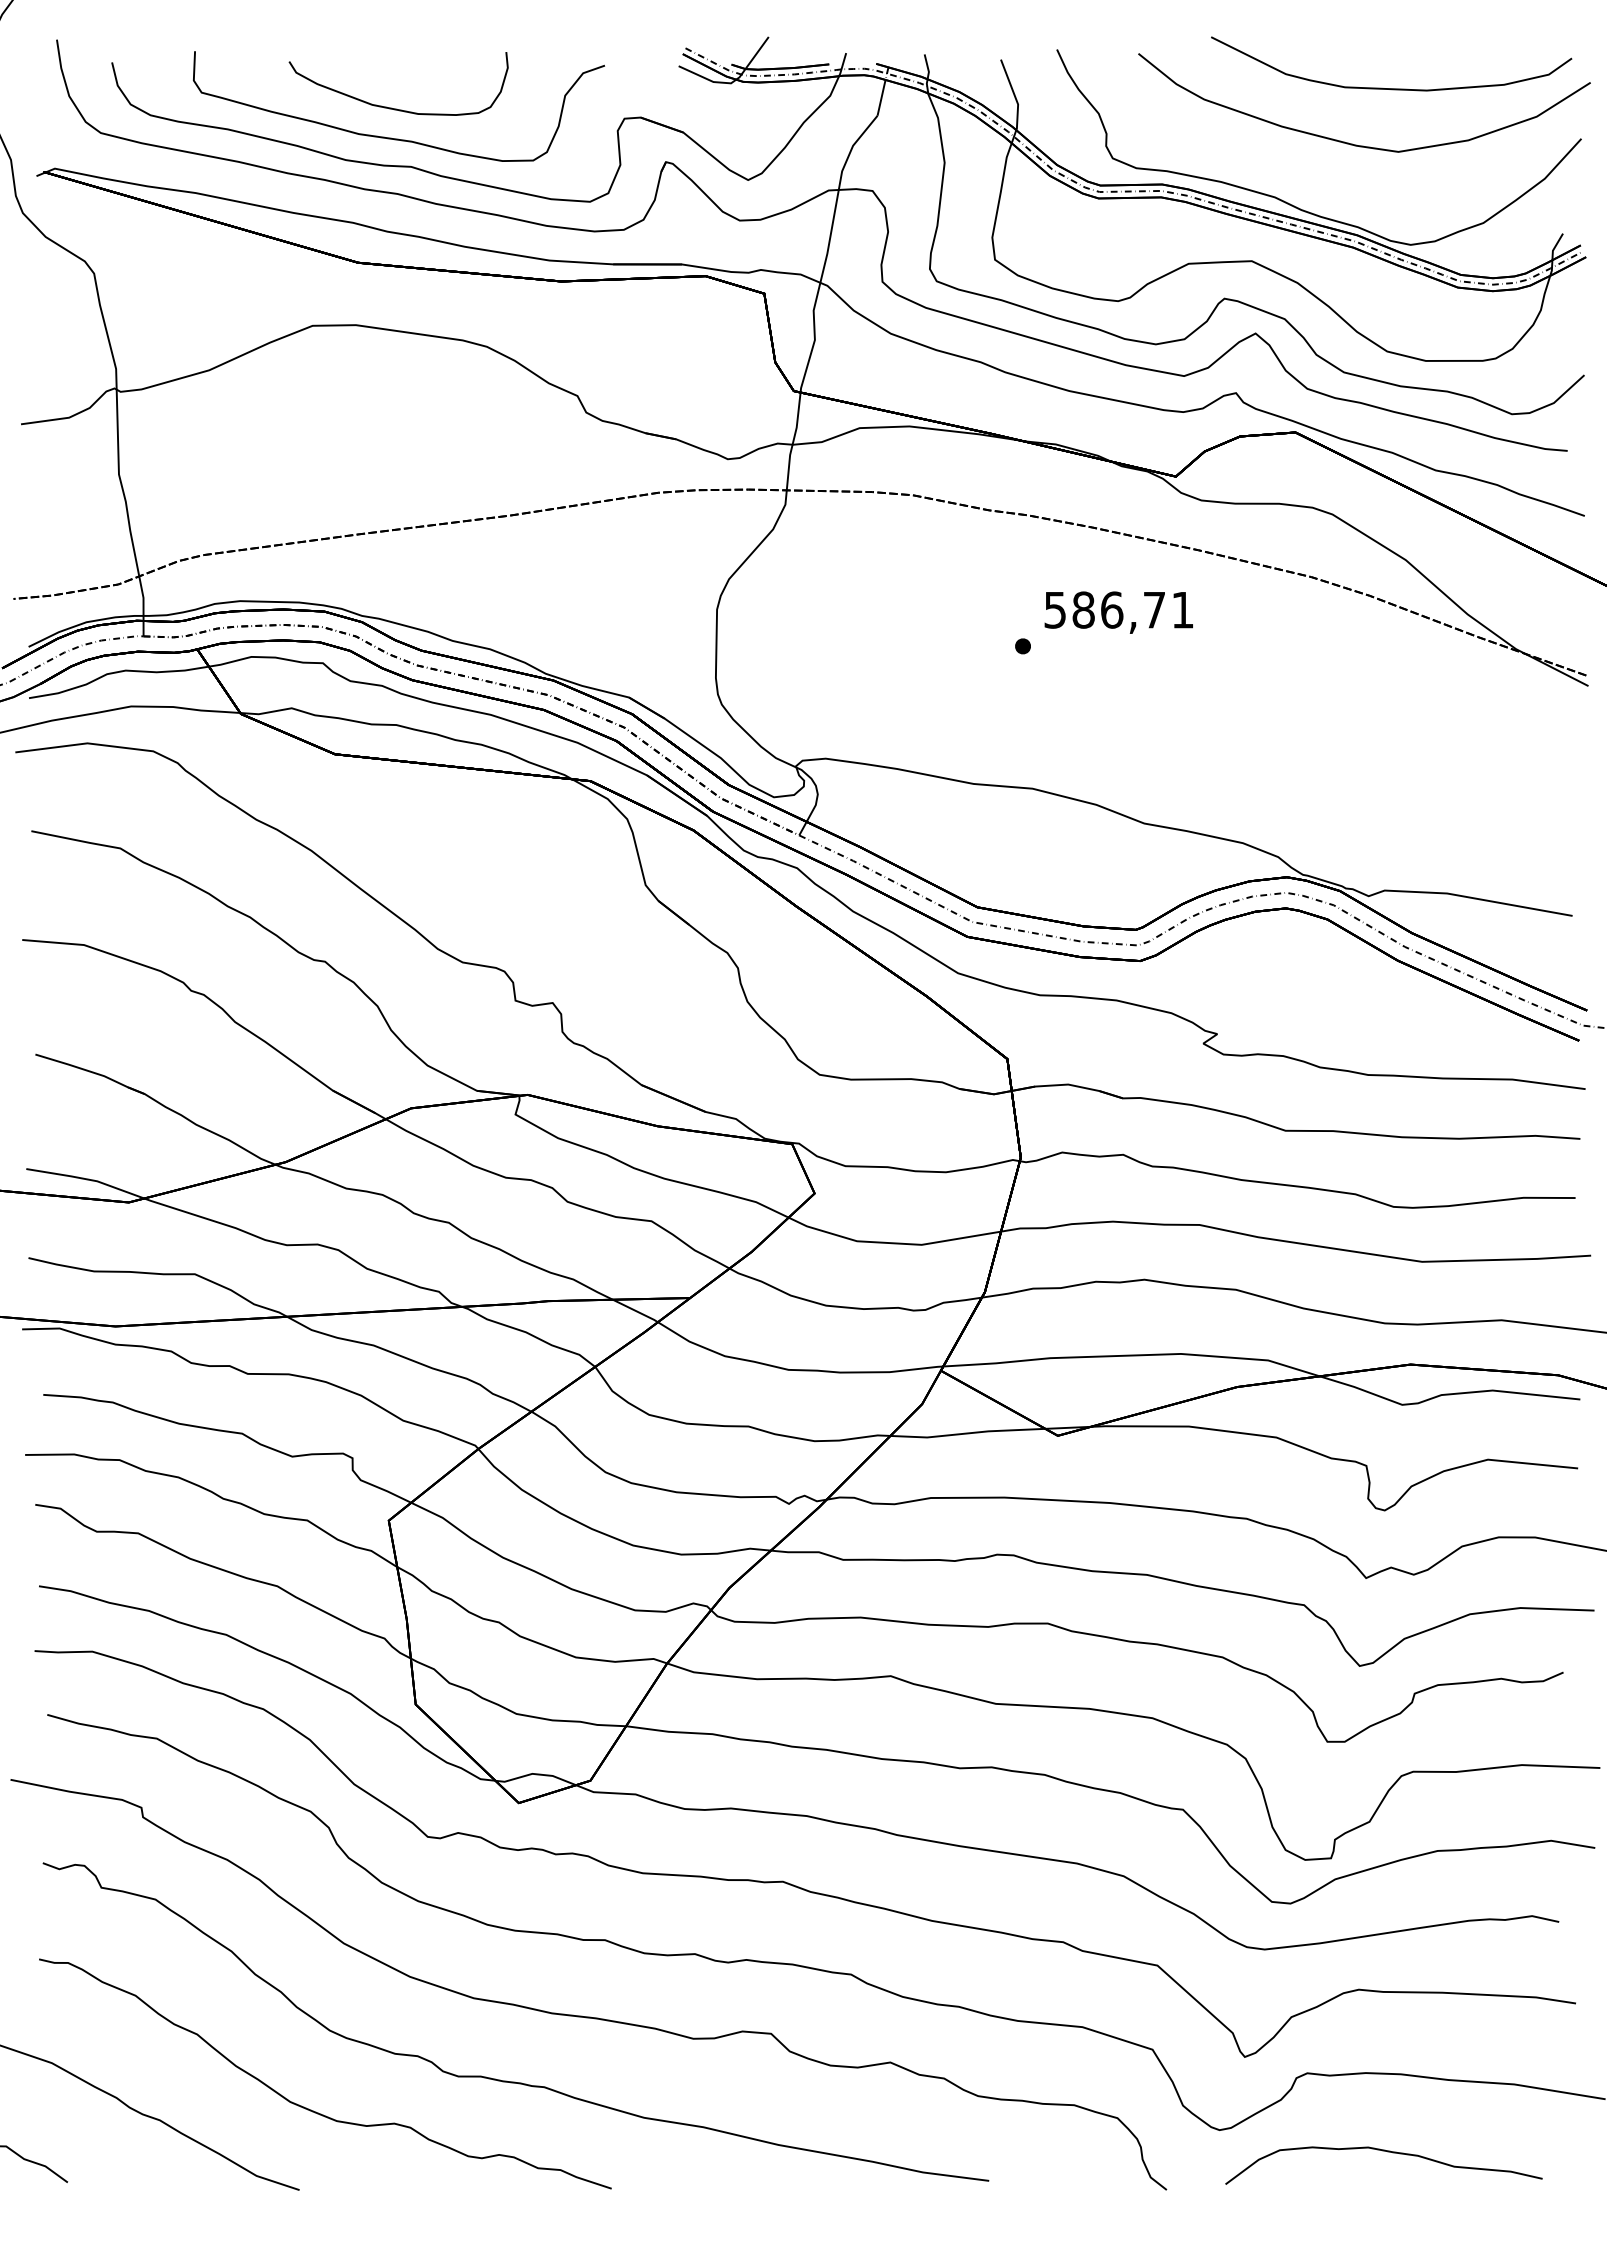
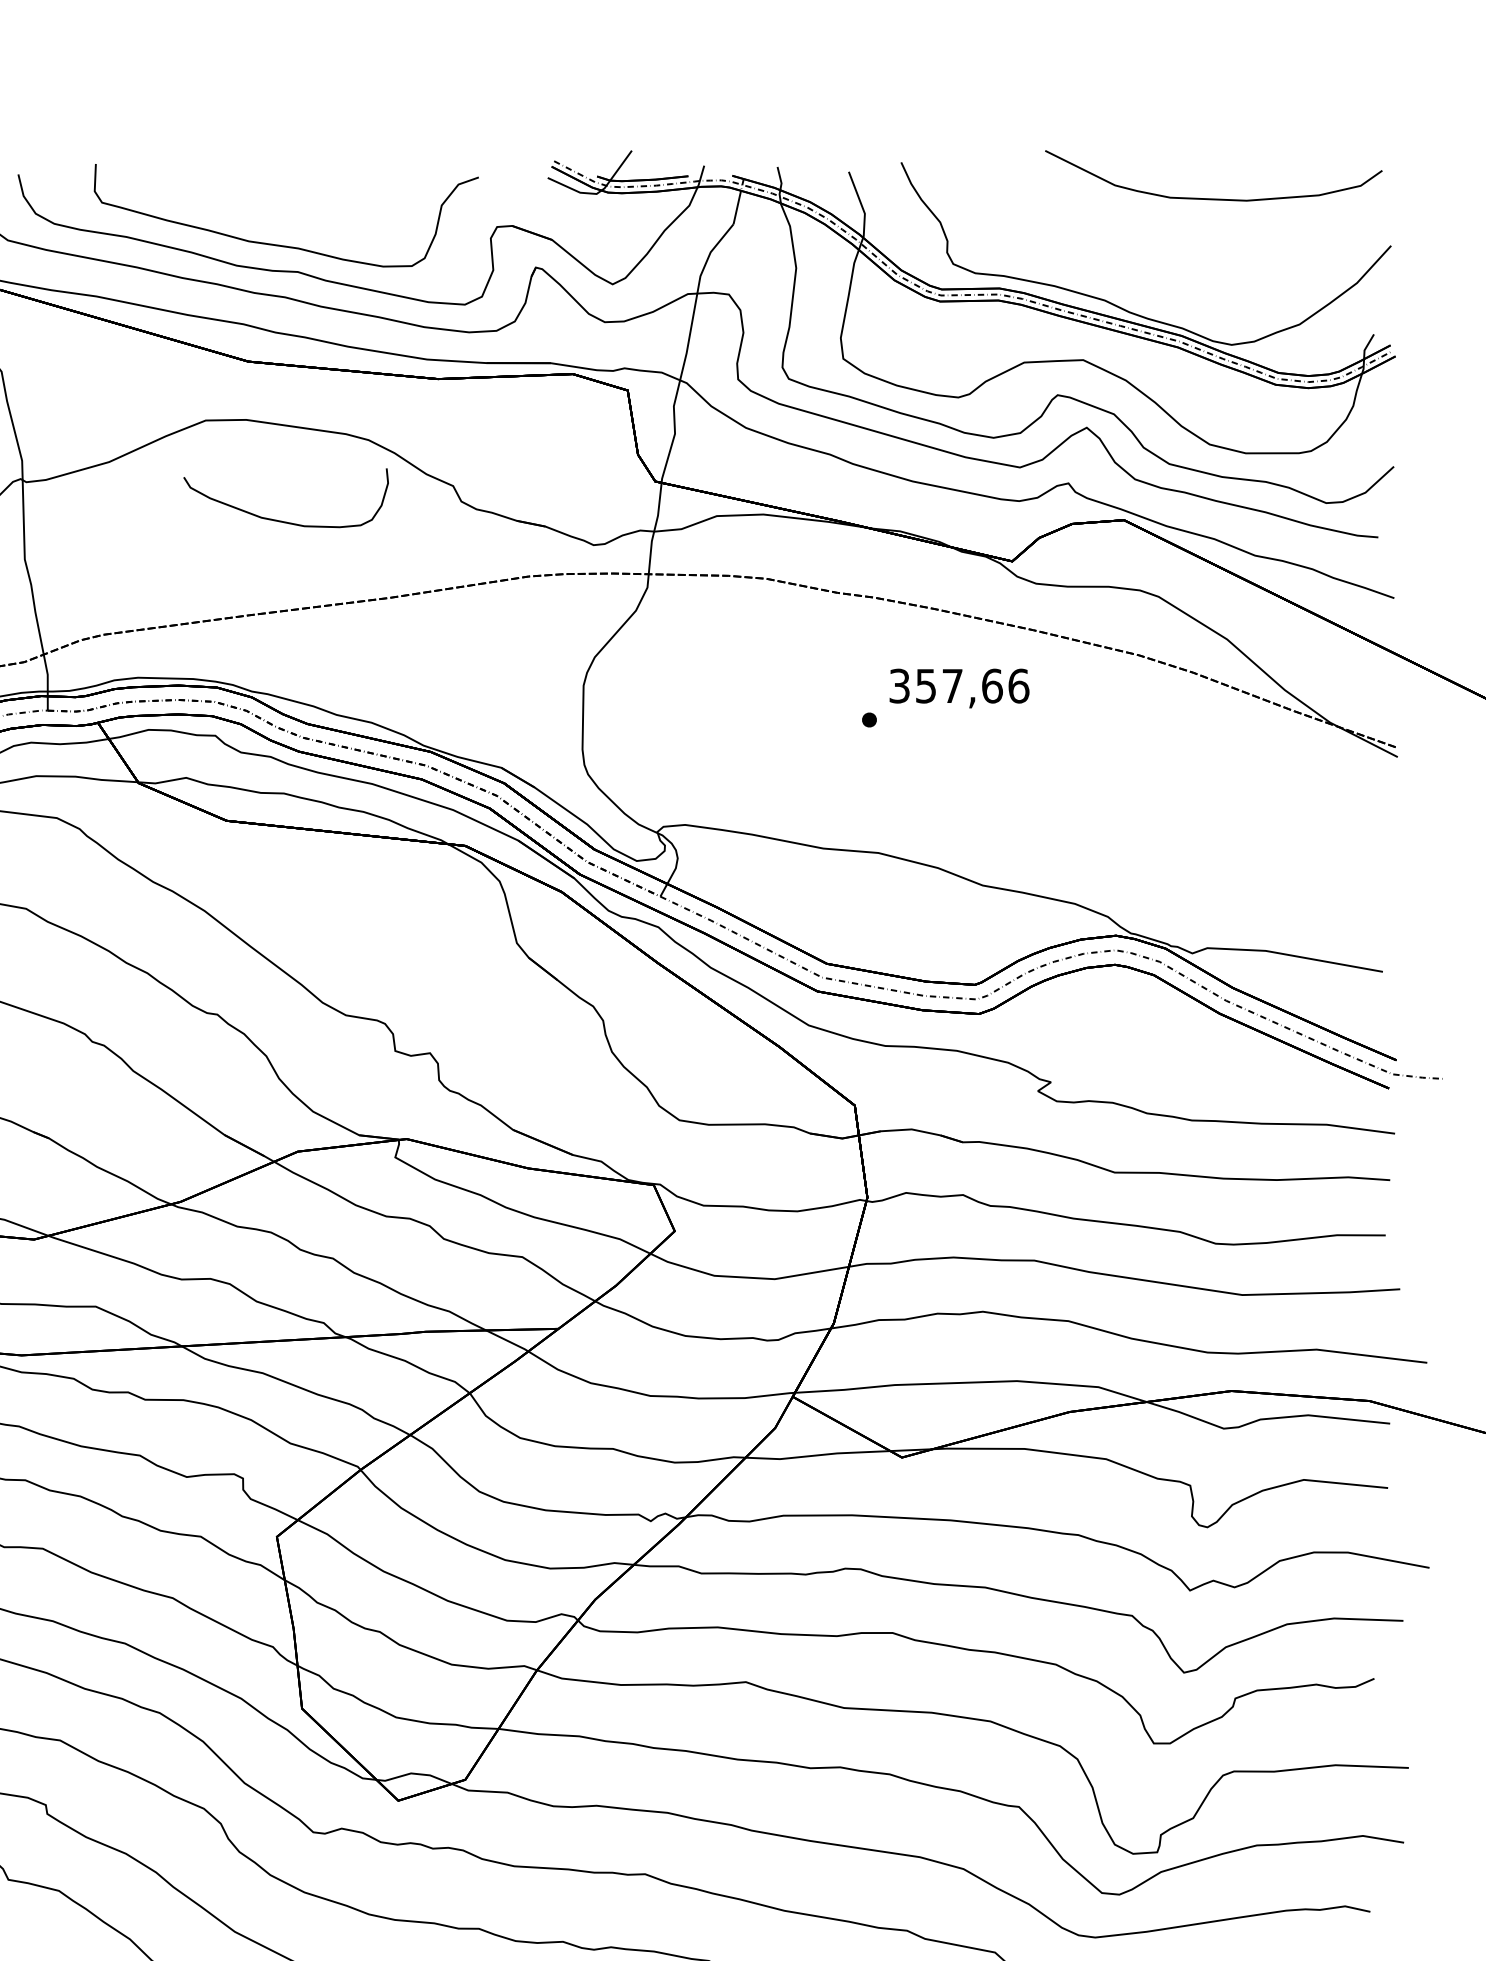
curve: (391, 107) -> (279, 520), moved
curve: (1352, 143) -> (1177, 250), removed
text: (1119, 609) -> (959, 685), 586,71 -> 357,66

